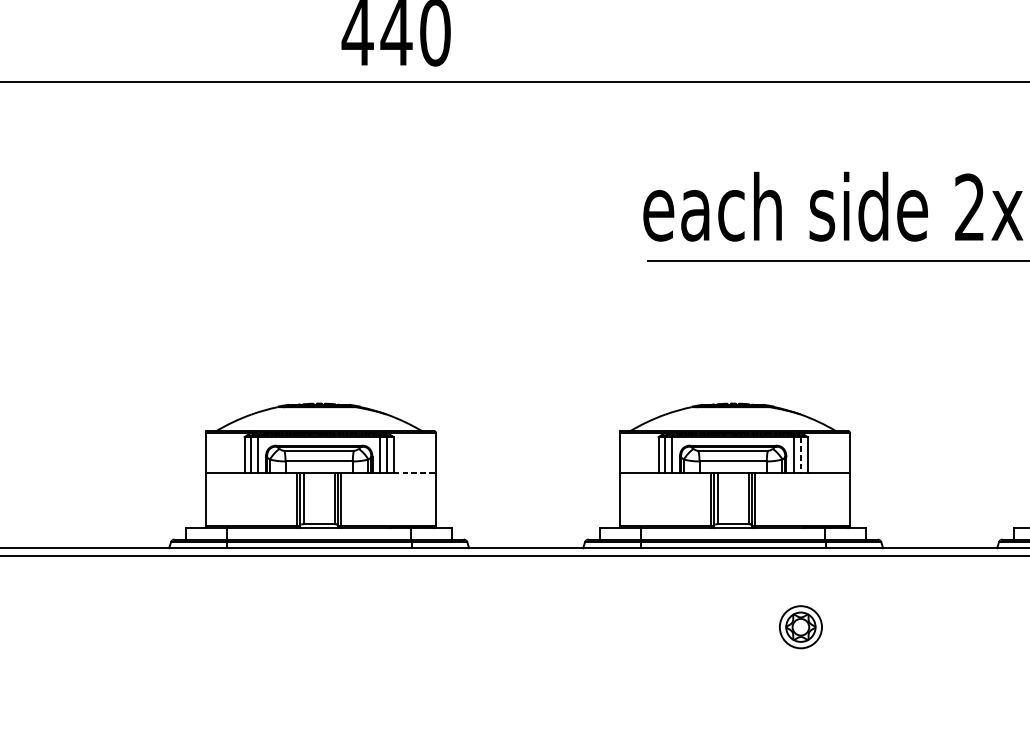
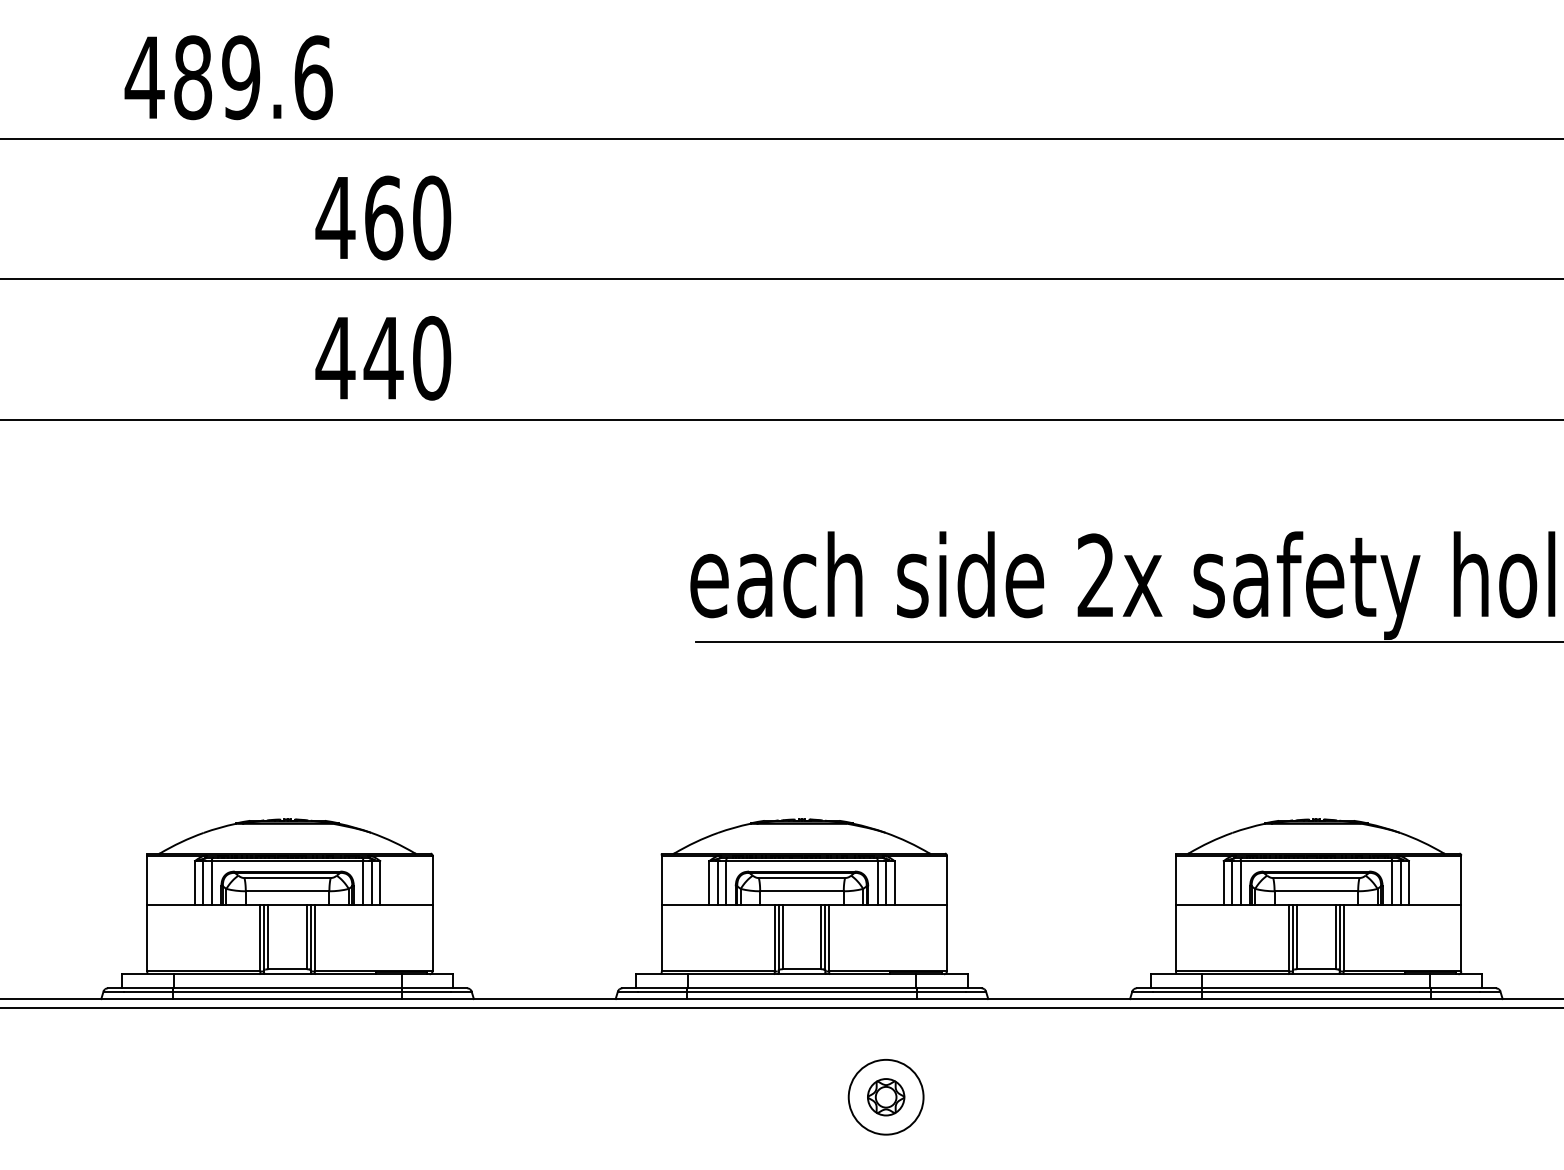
line: (801, 455) -> (886, 883), dashed -> solid
line: (414, 472) -> (406, 905), dashed -> solid
circle: (800, 626) -> (885, 1096), size x1.43

